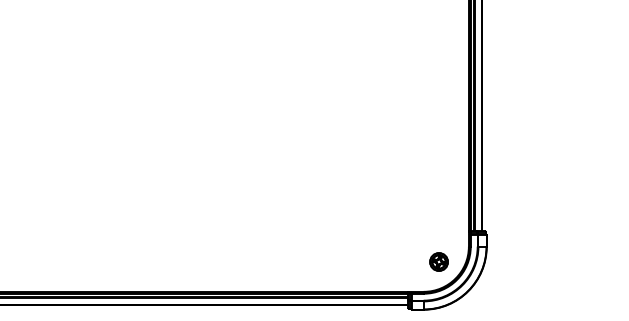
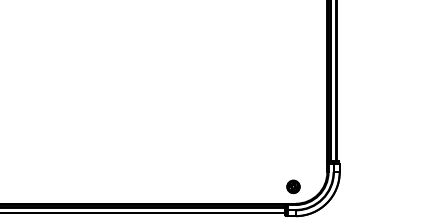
part: (439, 261) -> (293, 186), moved

